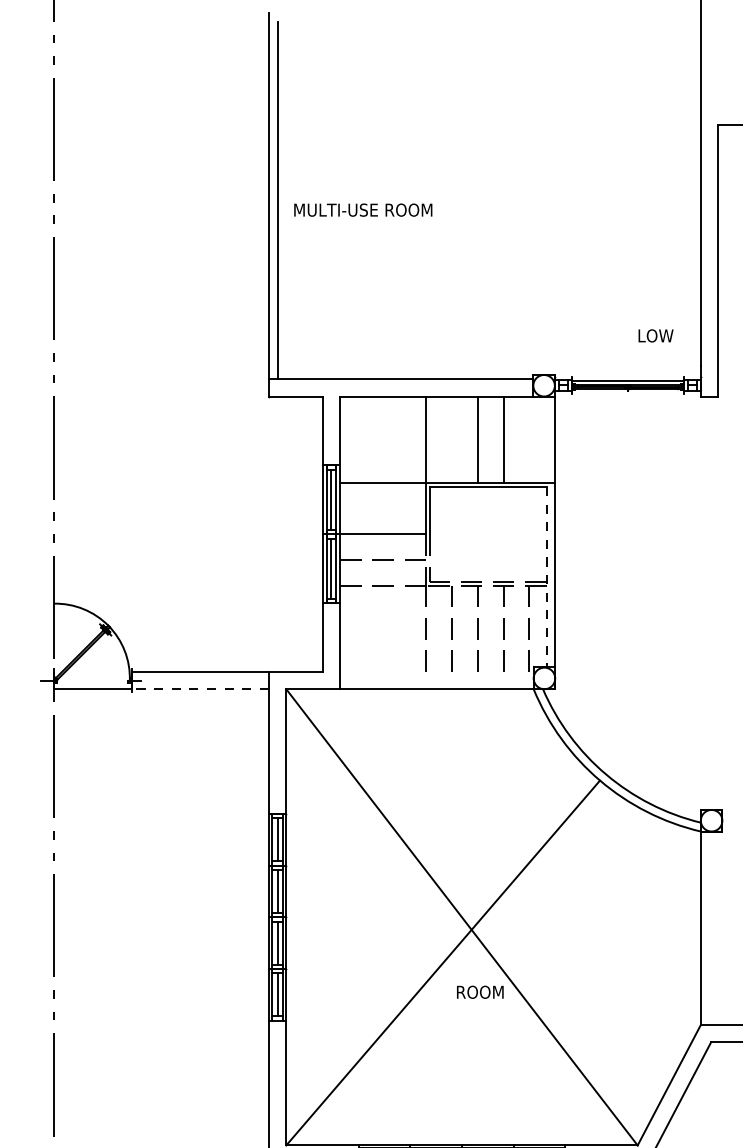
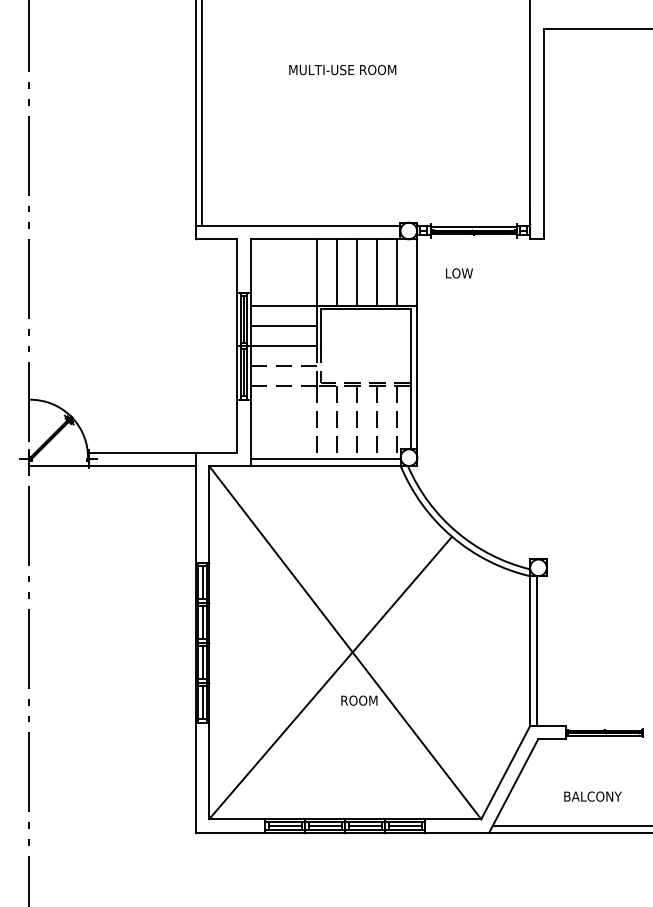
text: (362, 209) -> (342, 69), moved
text: (656, 336) -> (459, 273), moved
line: (452, 439) -> (337, 272), added
line: (529, 439) -> (397, 272), added
line: (382, 509) -> (283, 326), added
line: (546, 577) -> (410, 379), dashed -> solid
line: (436, 680) -> (325, 459), added
line: (200, 688) -> (142, 465), dashed -> solid
line: (709, 927) -> (536, 650), added

